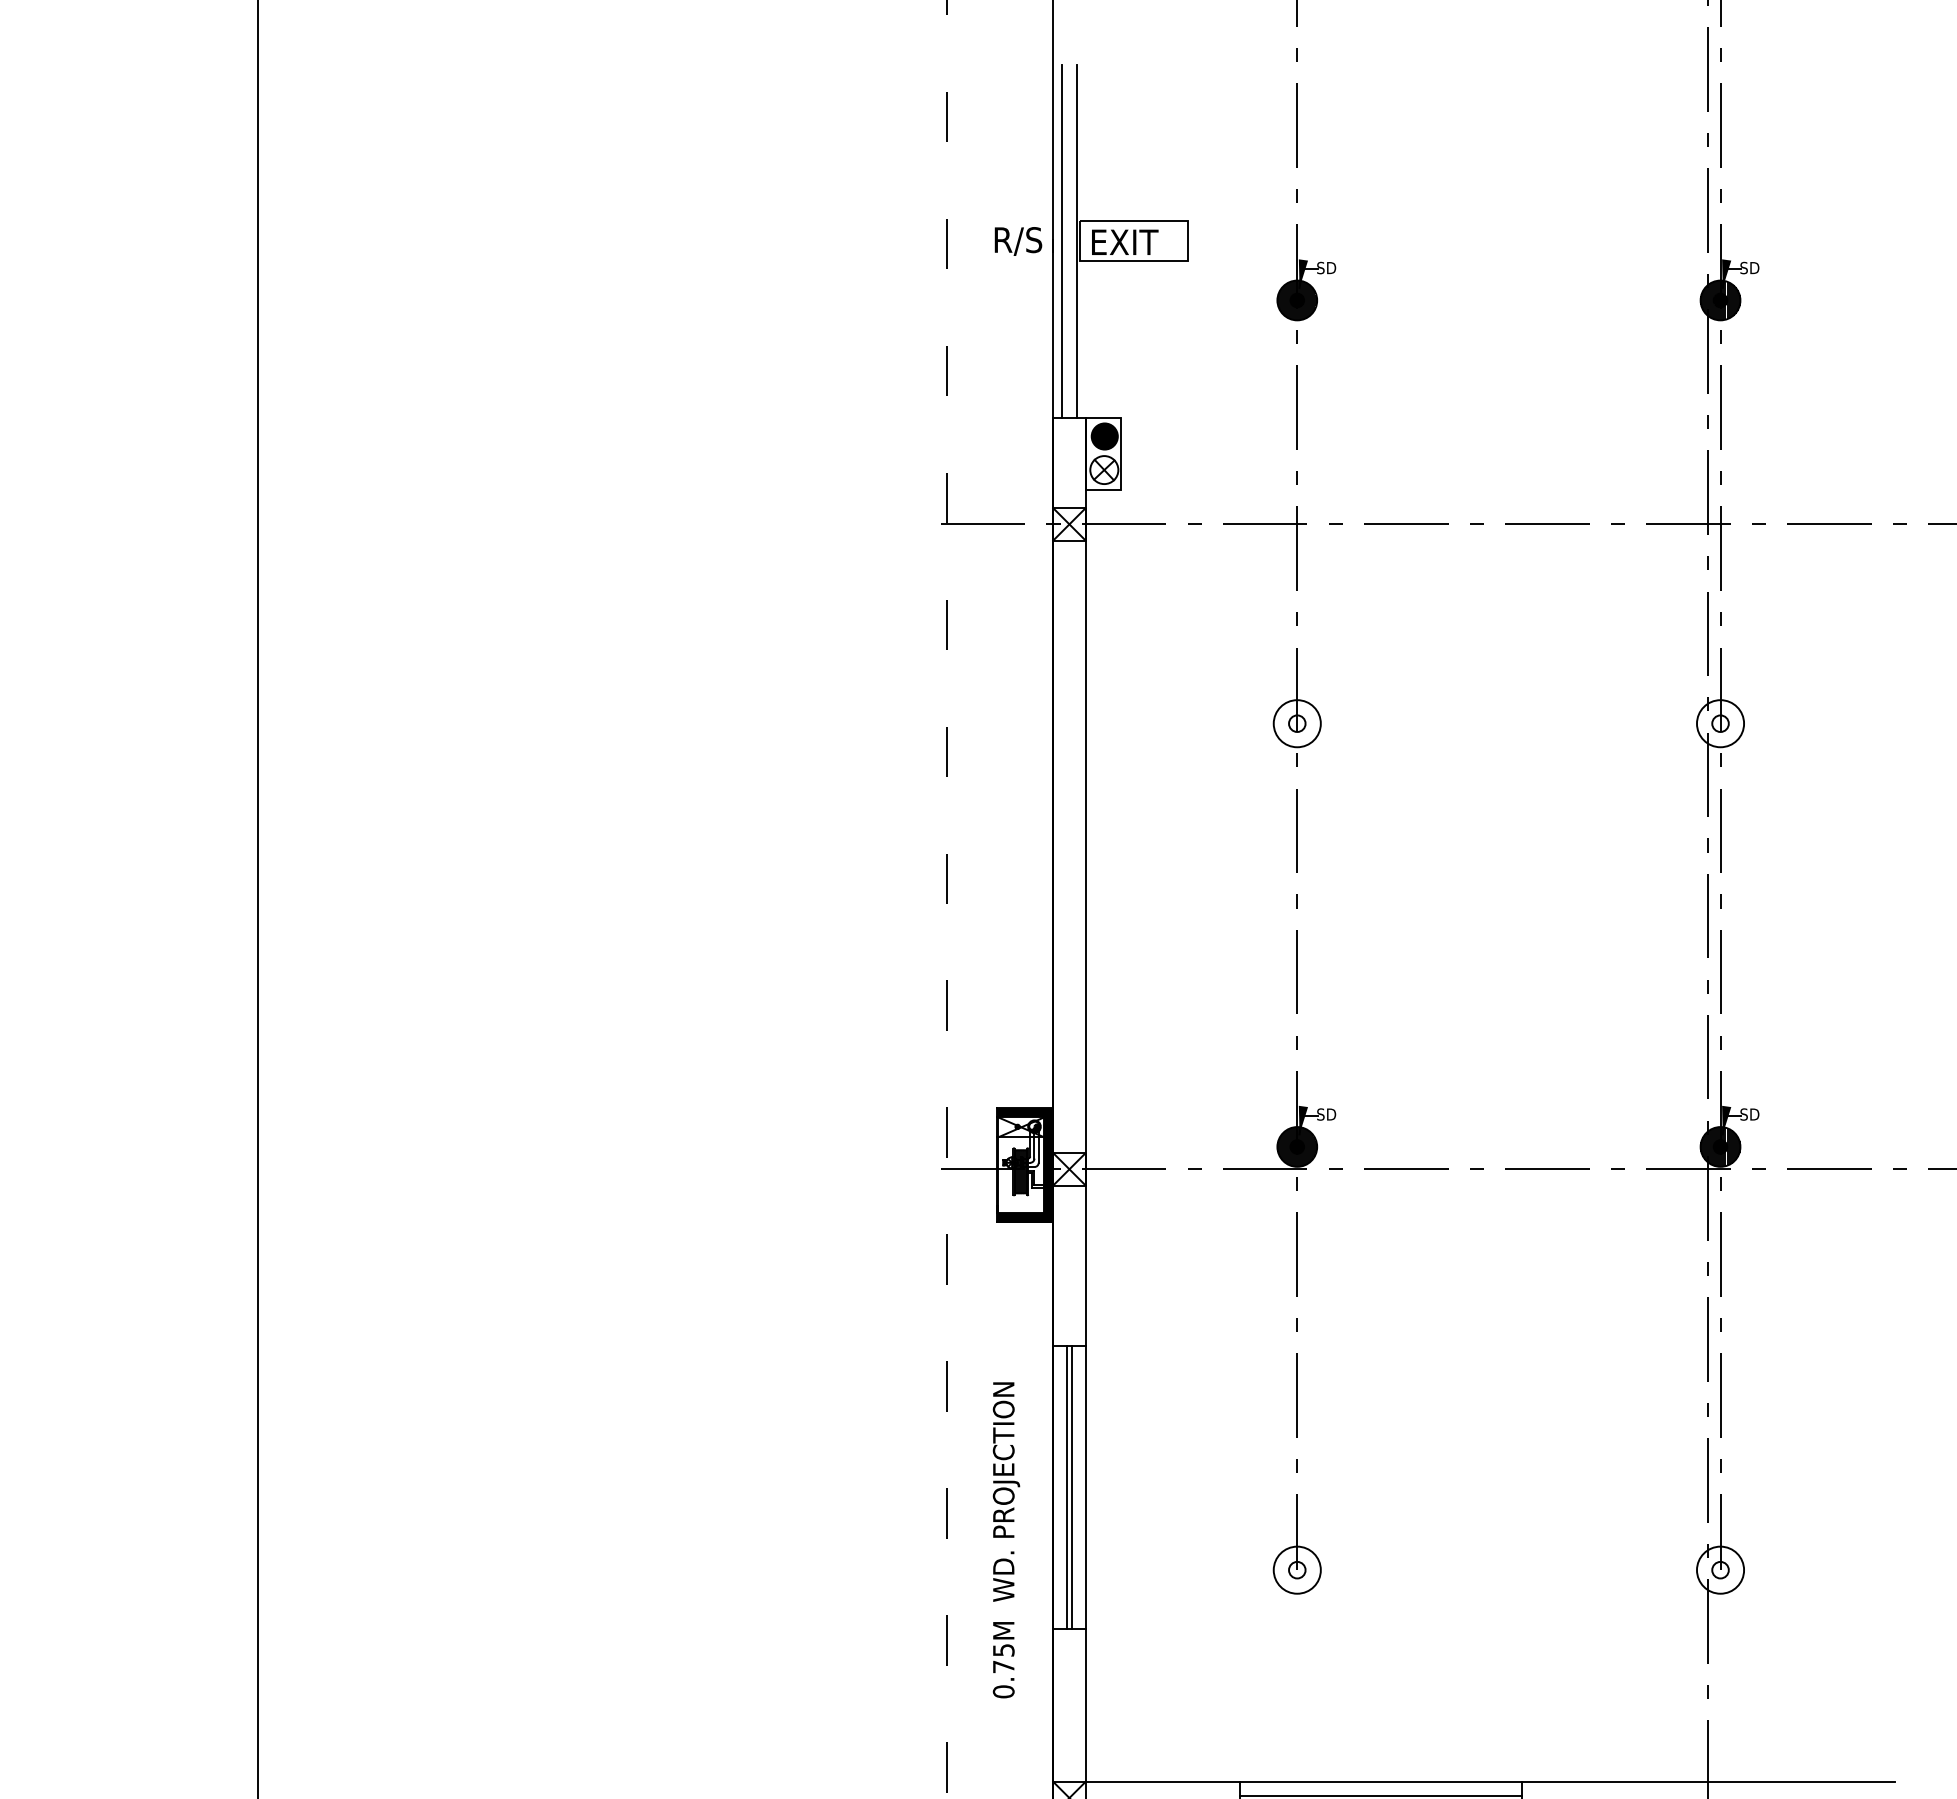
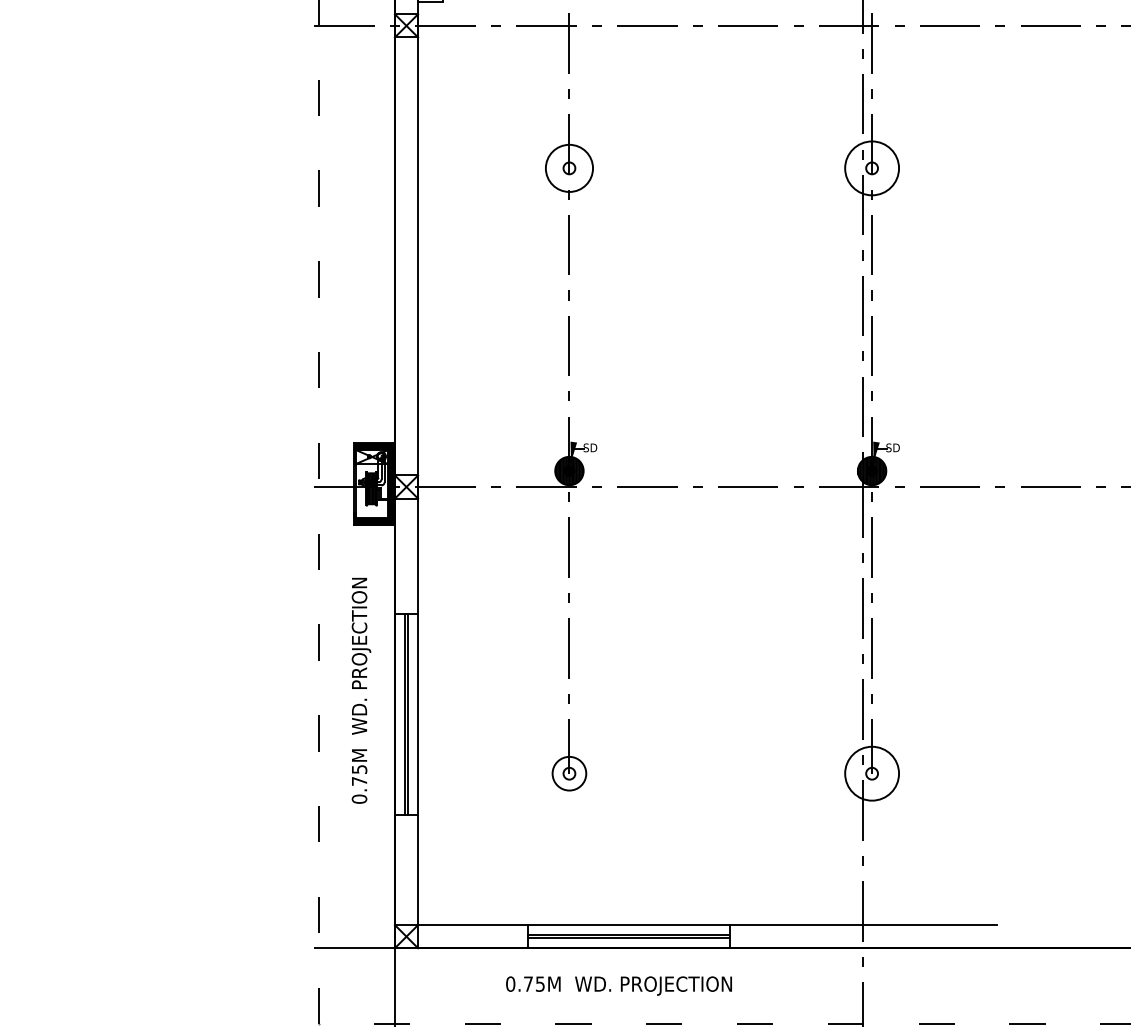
circle: (1296, 723) -> (568, 168), size x1.4
circle: (1720, 723) -> (872, 168), size x1.6
text: (1006, 1540) -> (361, 690), moved
circle: (1720, 1569) -> (872, 773), size x1.6

